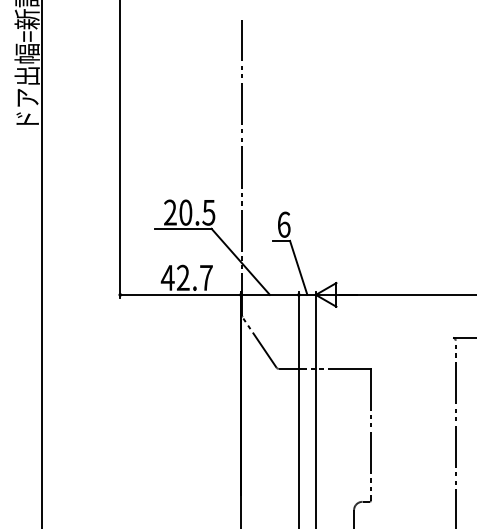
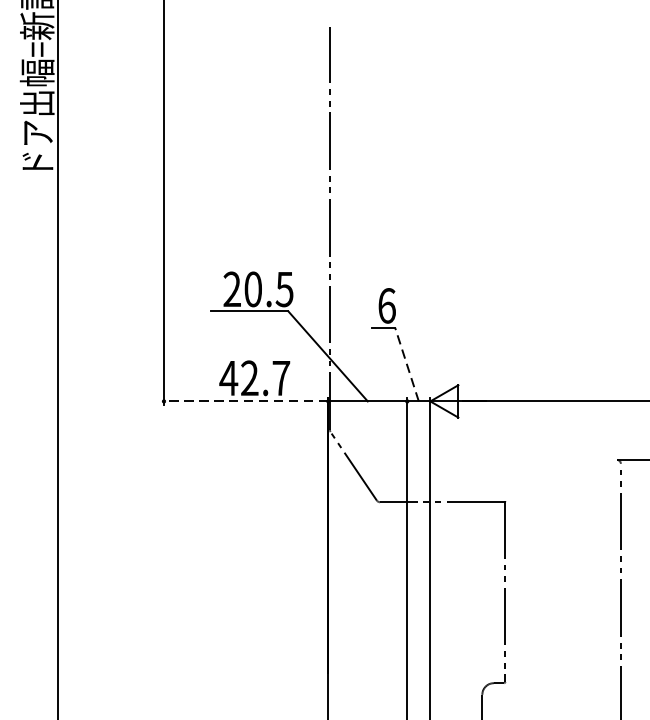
line: (298, 267) -> (406, 364), solid -> dashed
line: (180, 294) -> (246, 400), solid -> dashed

